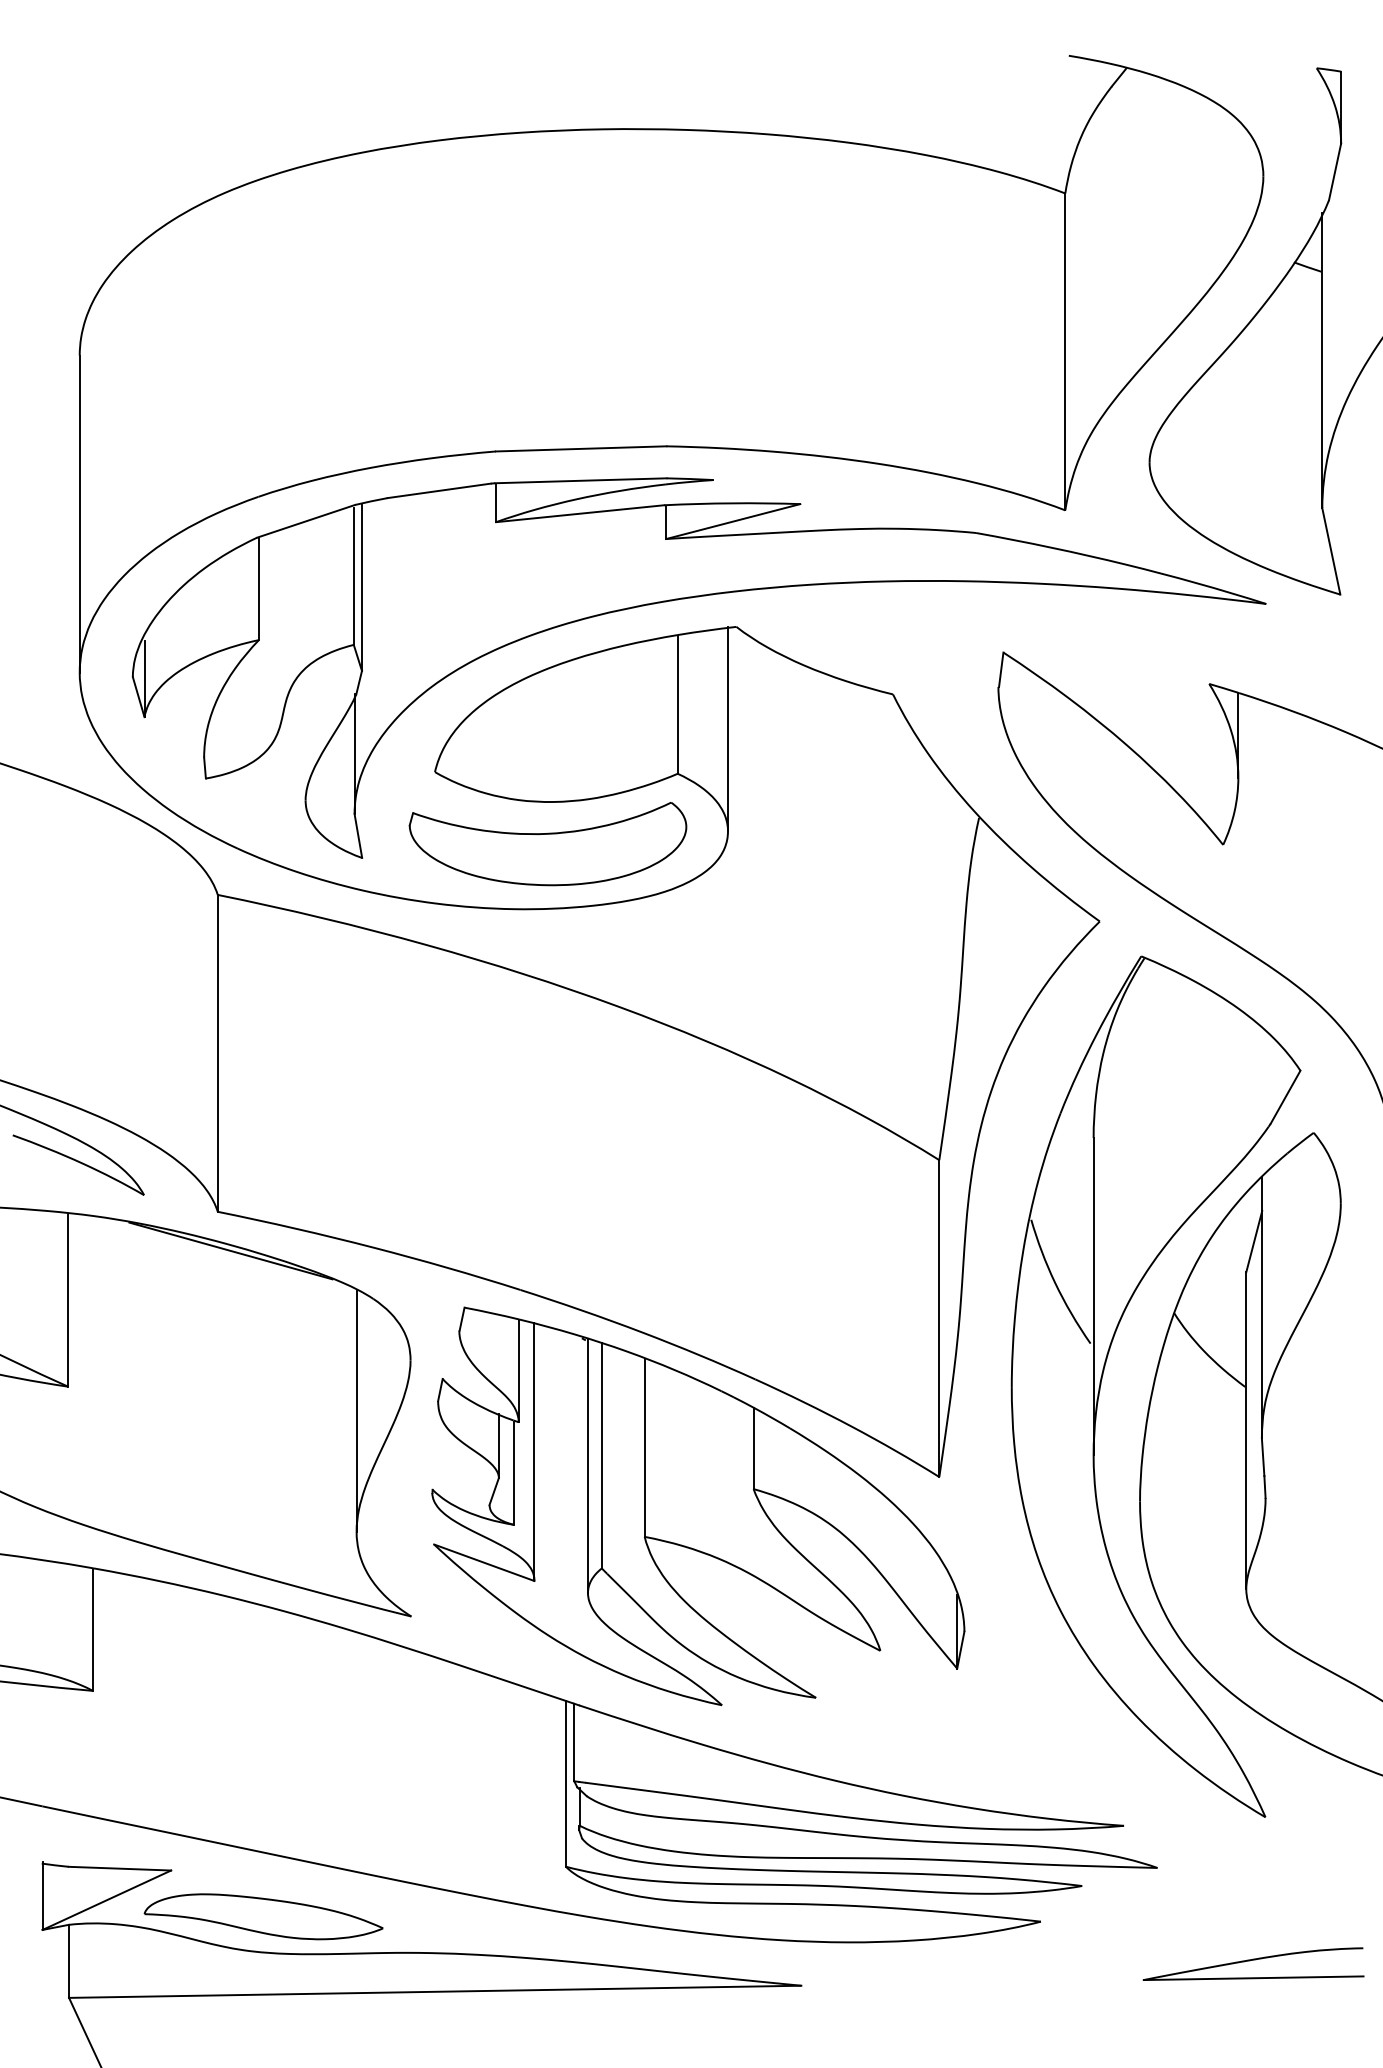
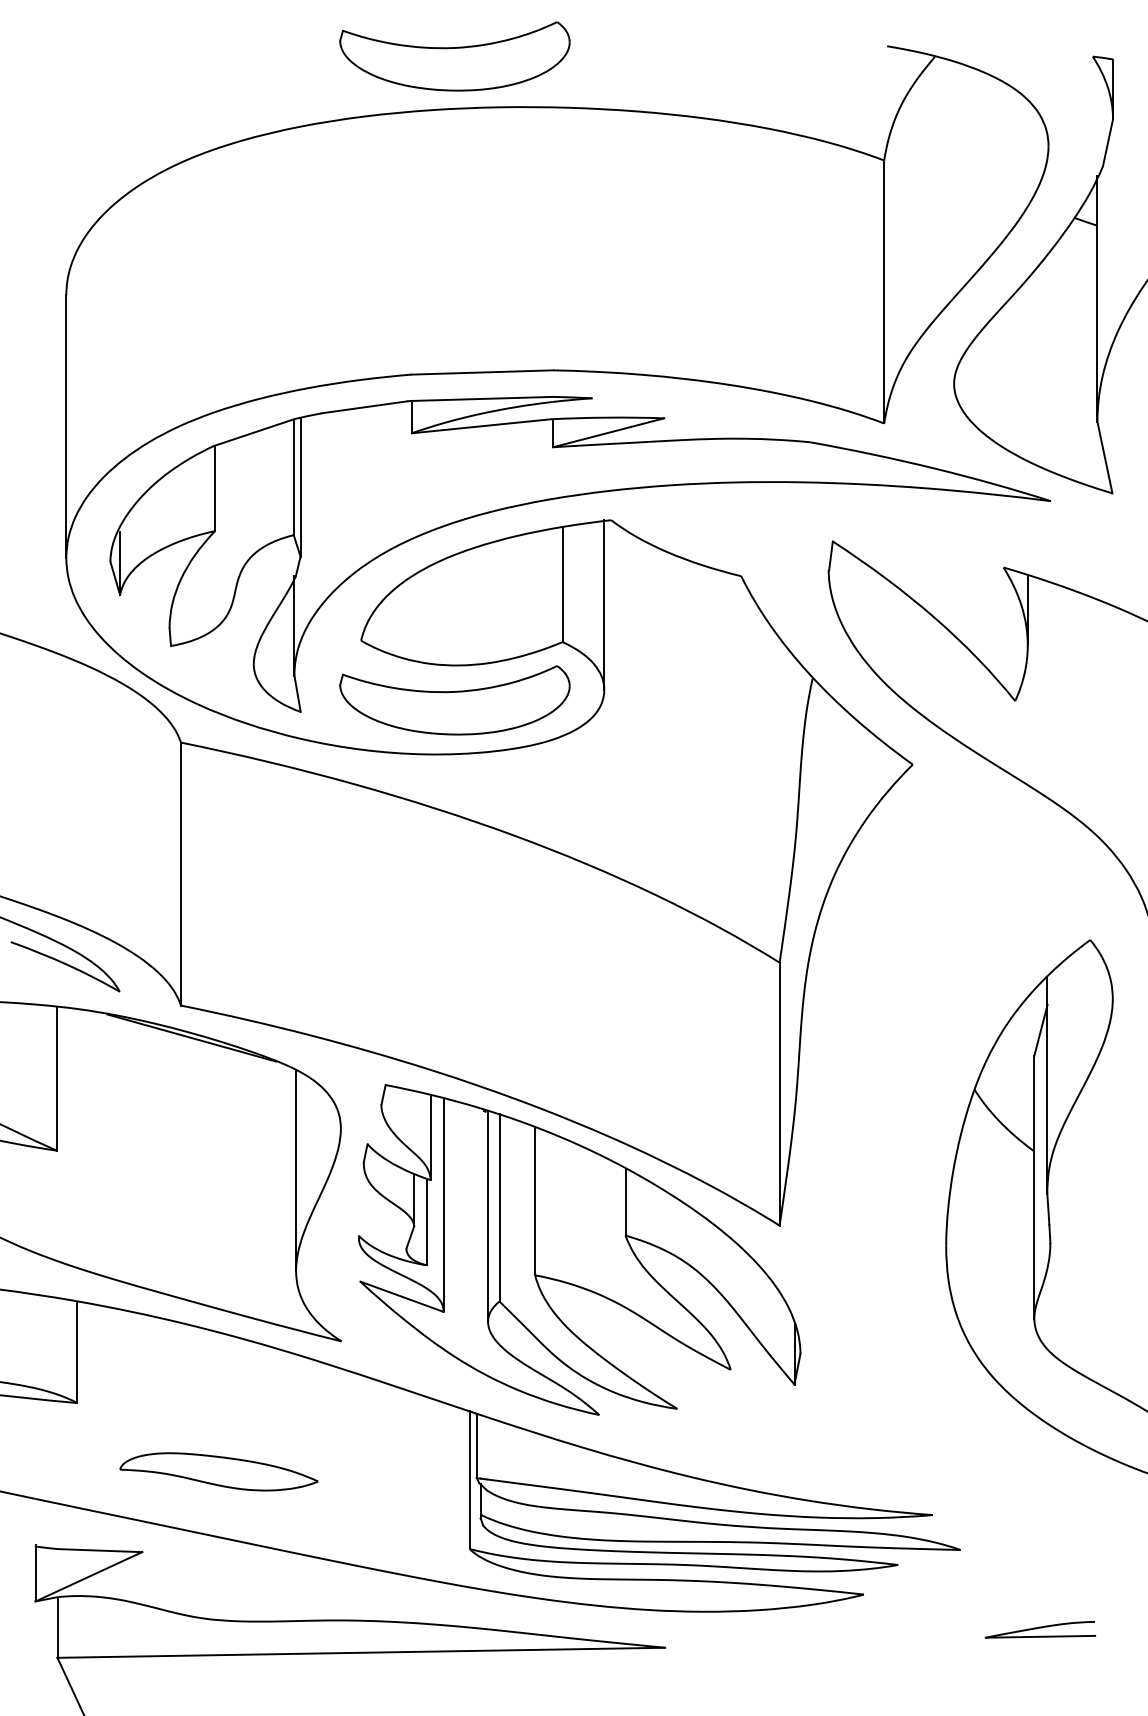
part: (547, 68) -> (454, 56), added
part: (1103, 1375) -> (915, 1141), removed
part: (263, 1916) -> (218, 1471), moved
part: (1253, 1963) -> (1040, 1629), size x0.6

